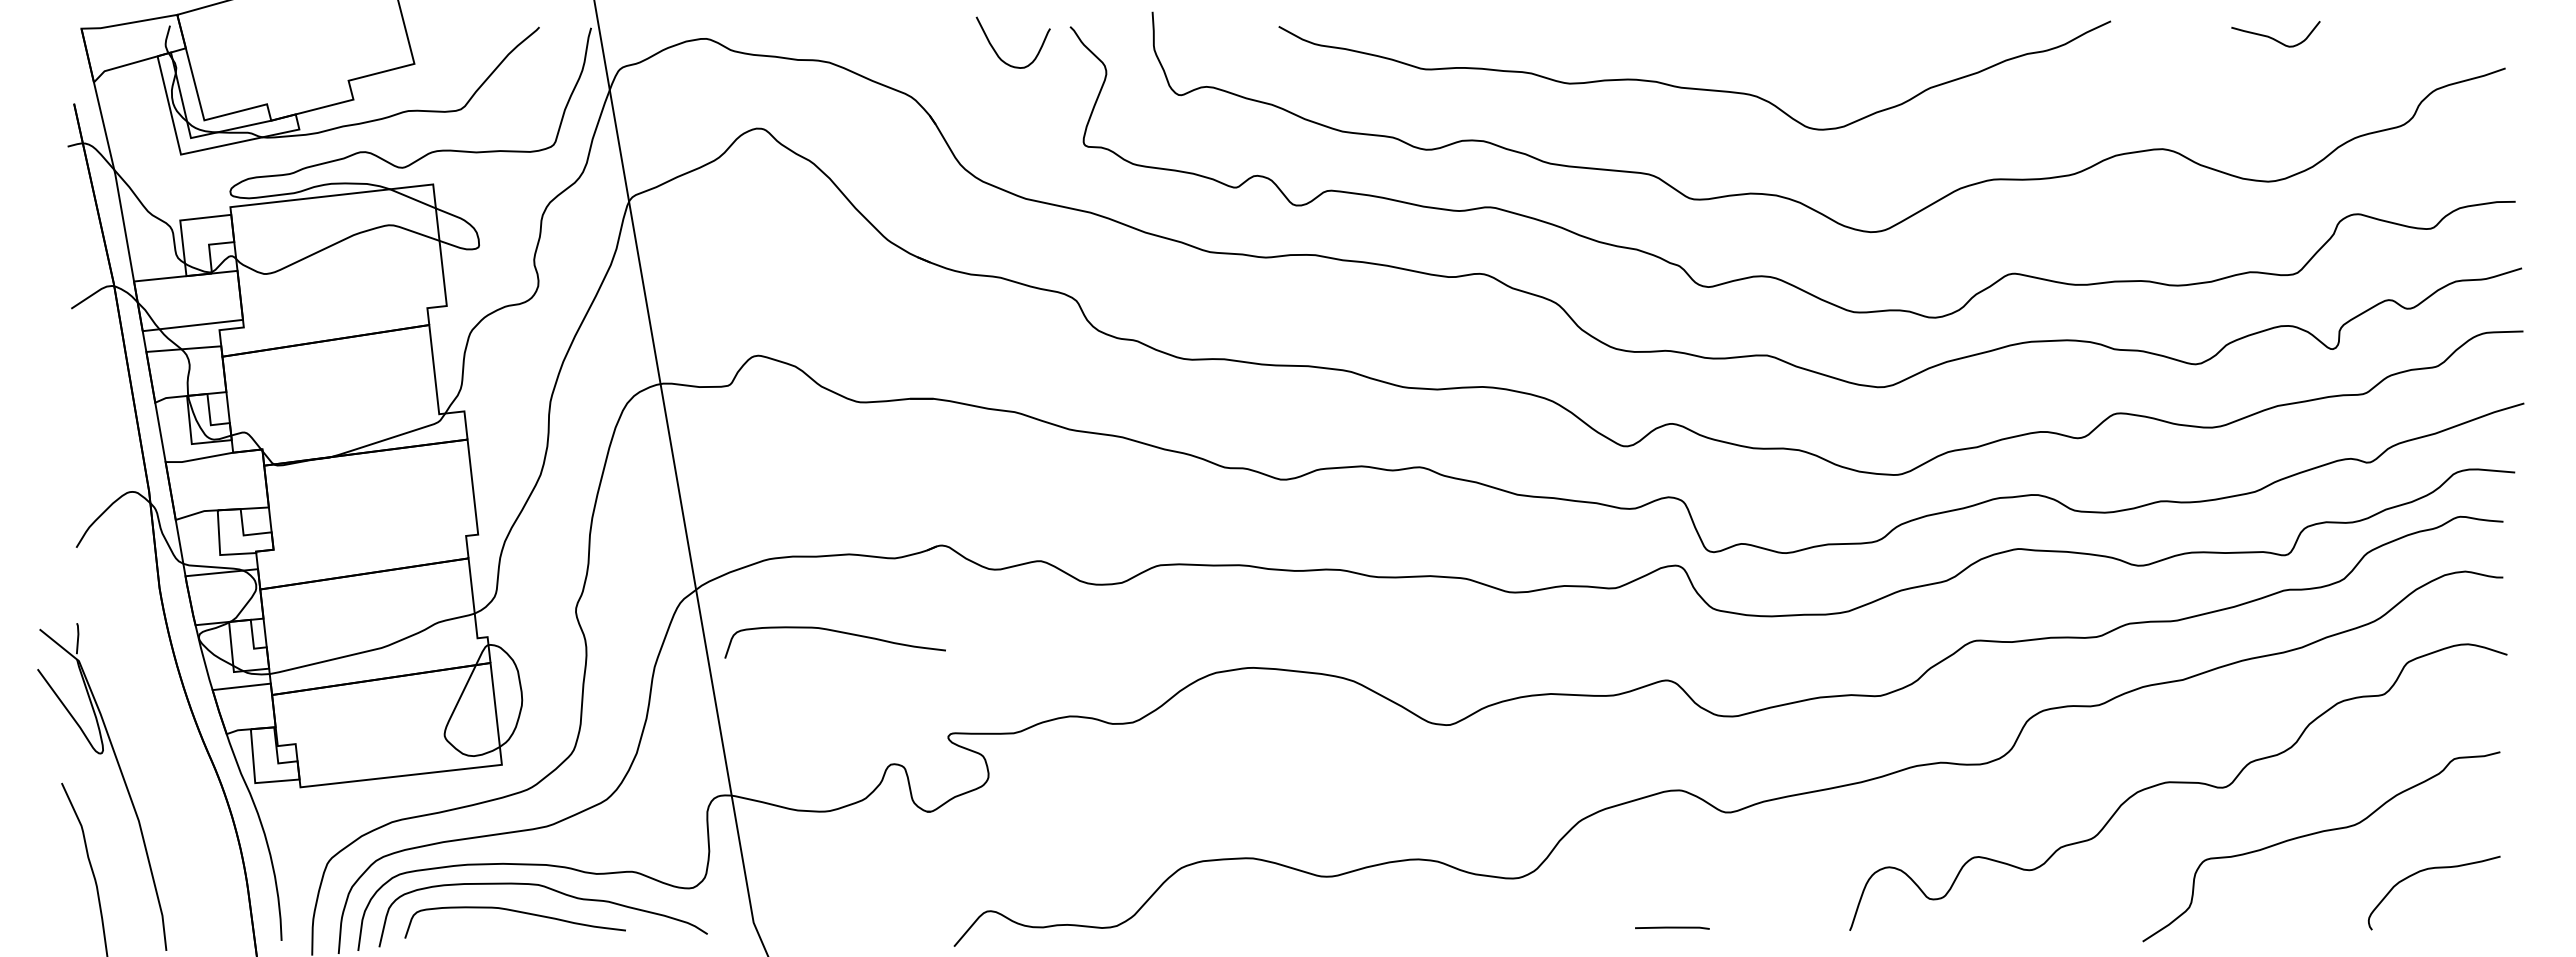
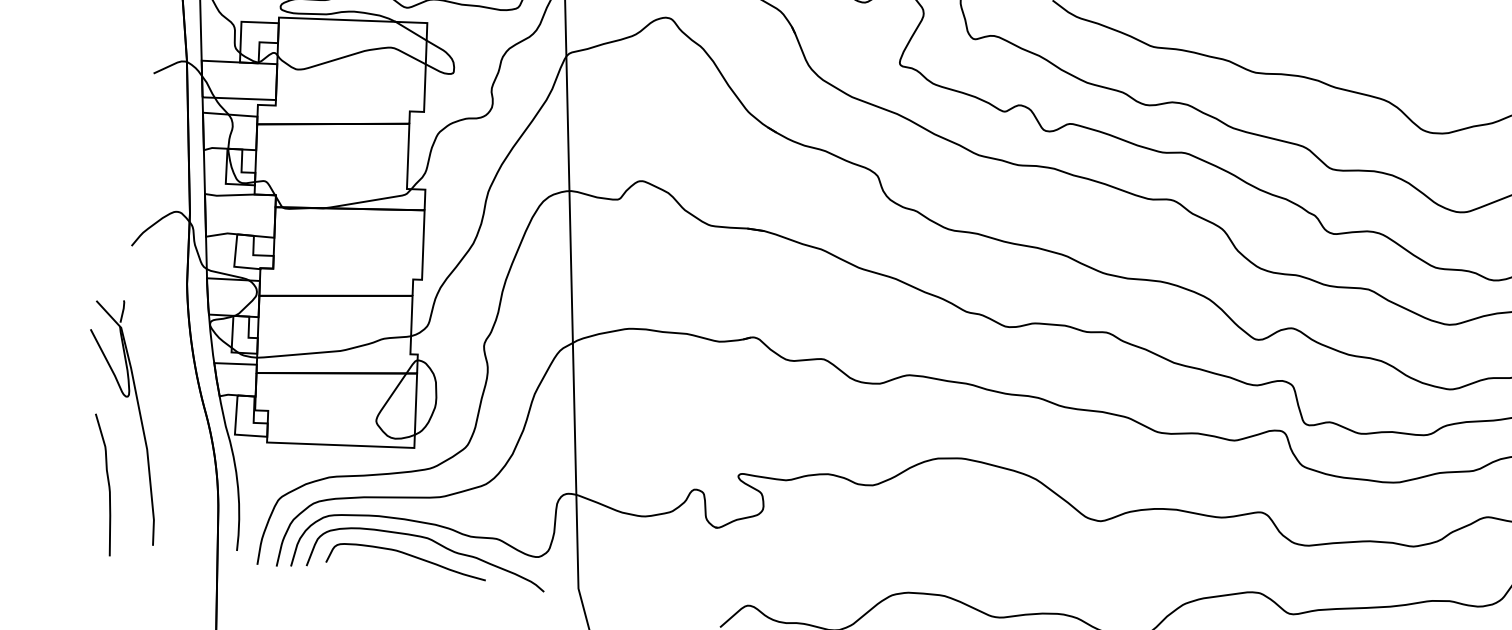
curve: (836, 632) -> (669, 388), removed

